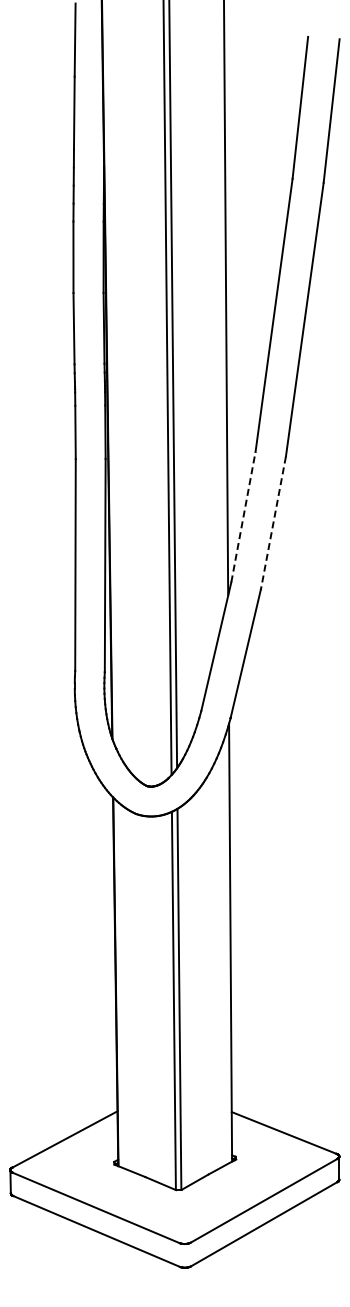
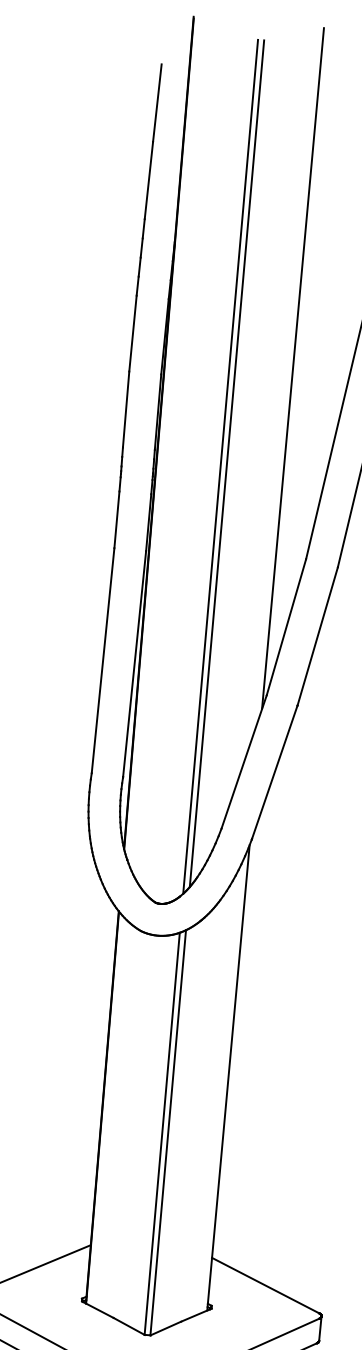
line: (243, 516) -> (286, 626), dashed -> solid
line: (273, 523) -> (317, 637), dashed -> solid

